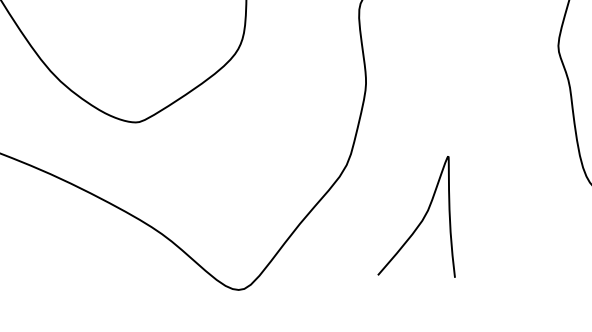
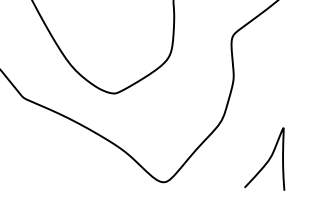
curve: (419, 220) -> (267, 160), moved

